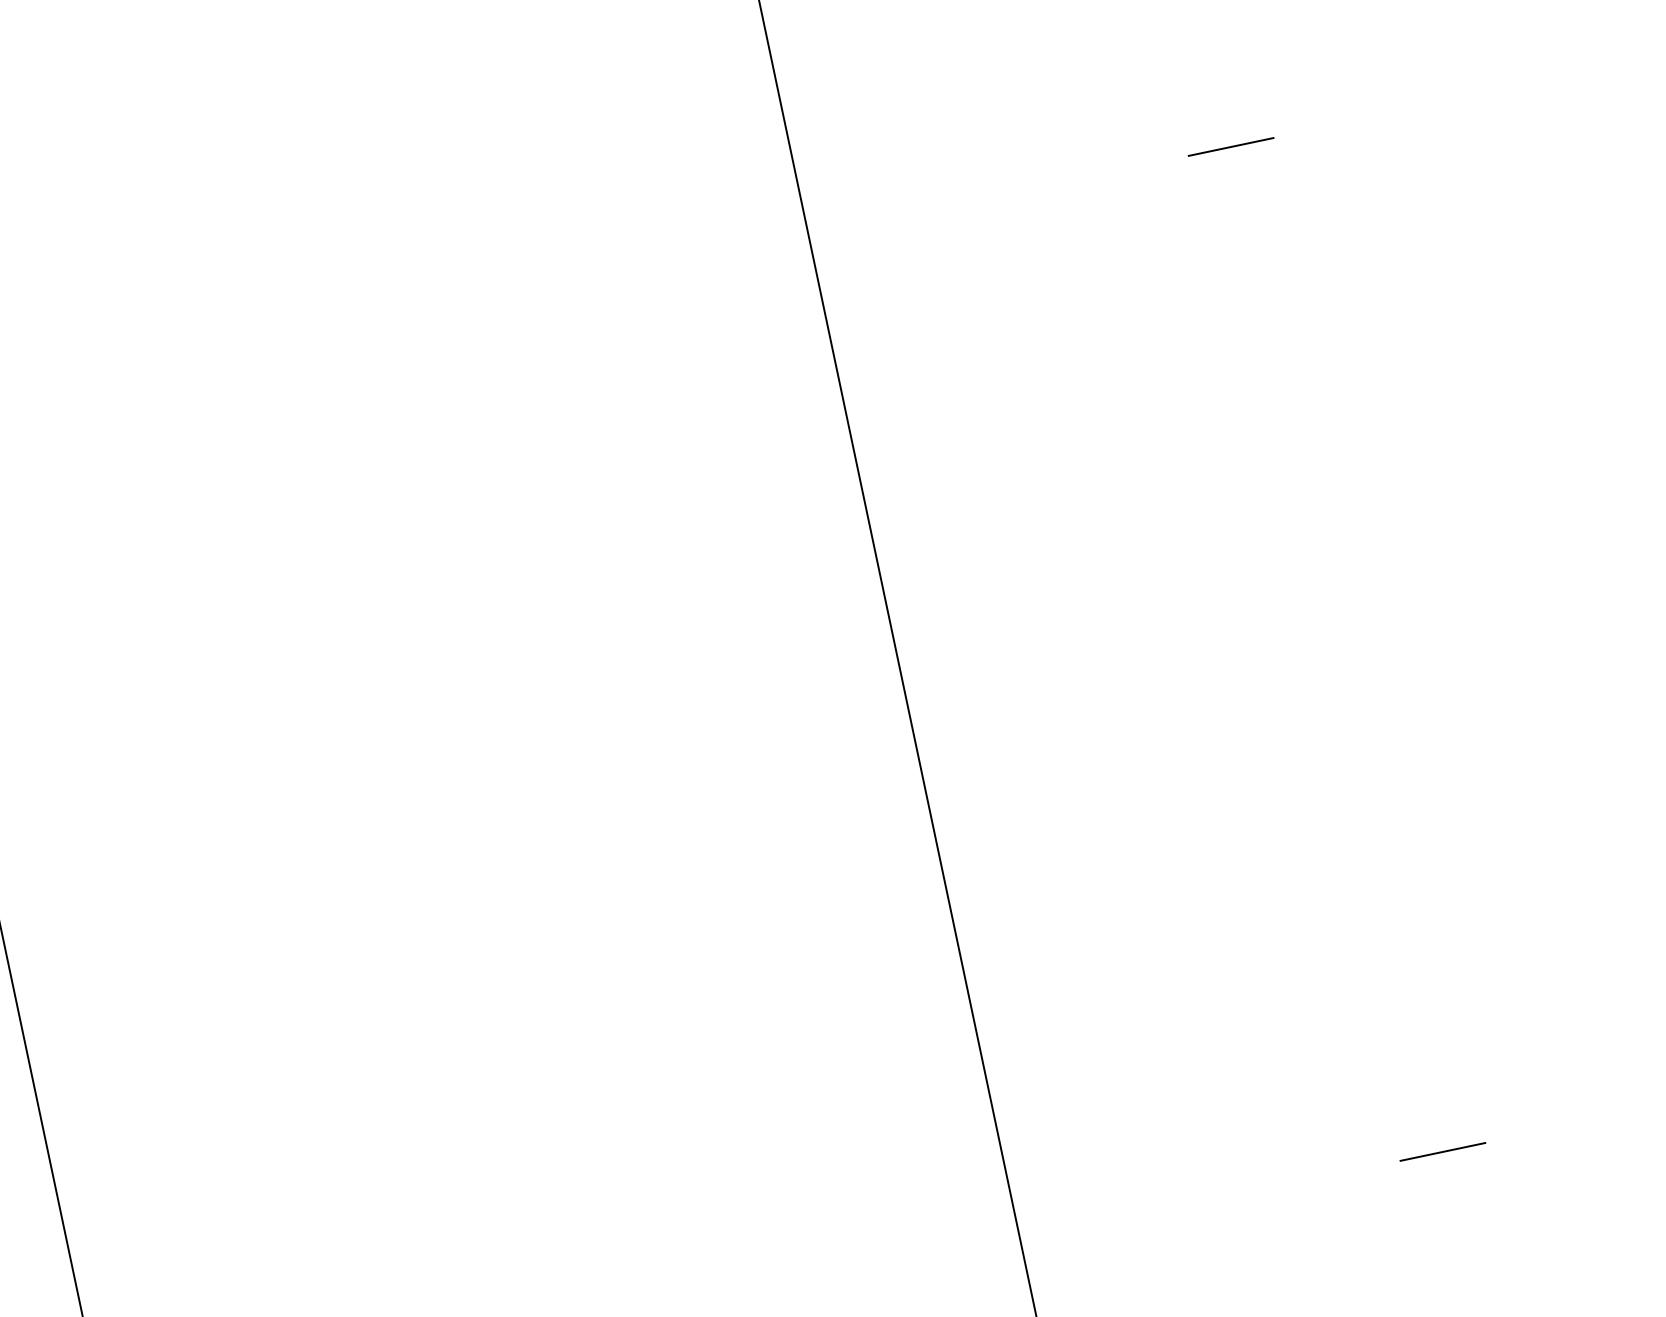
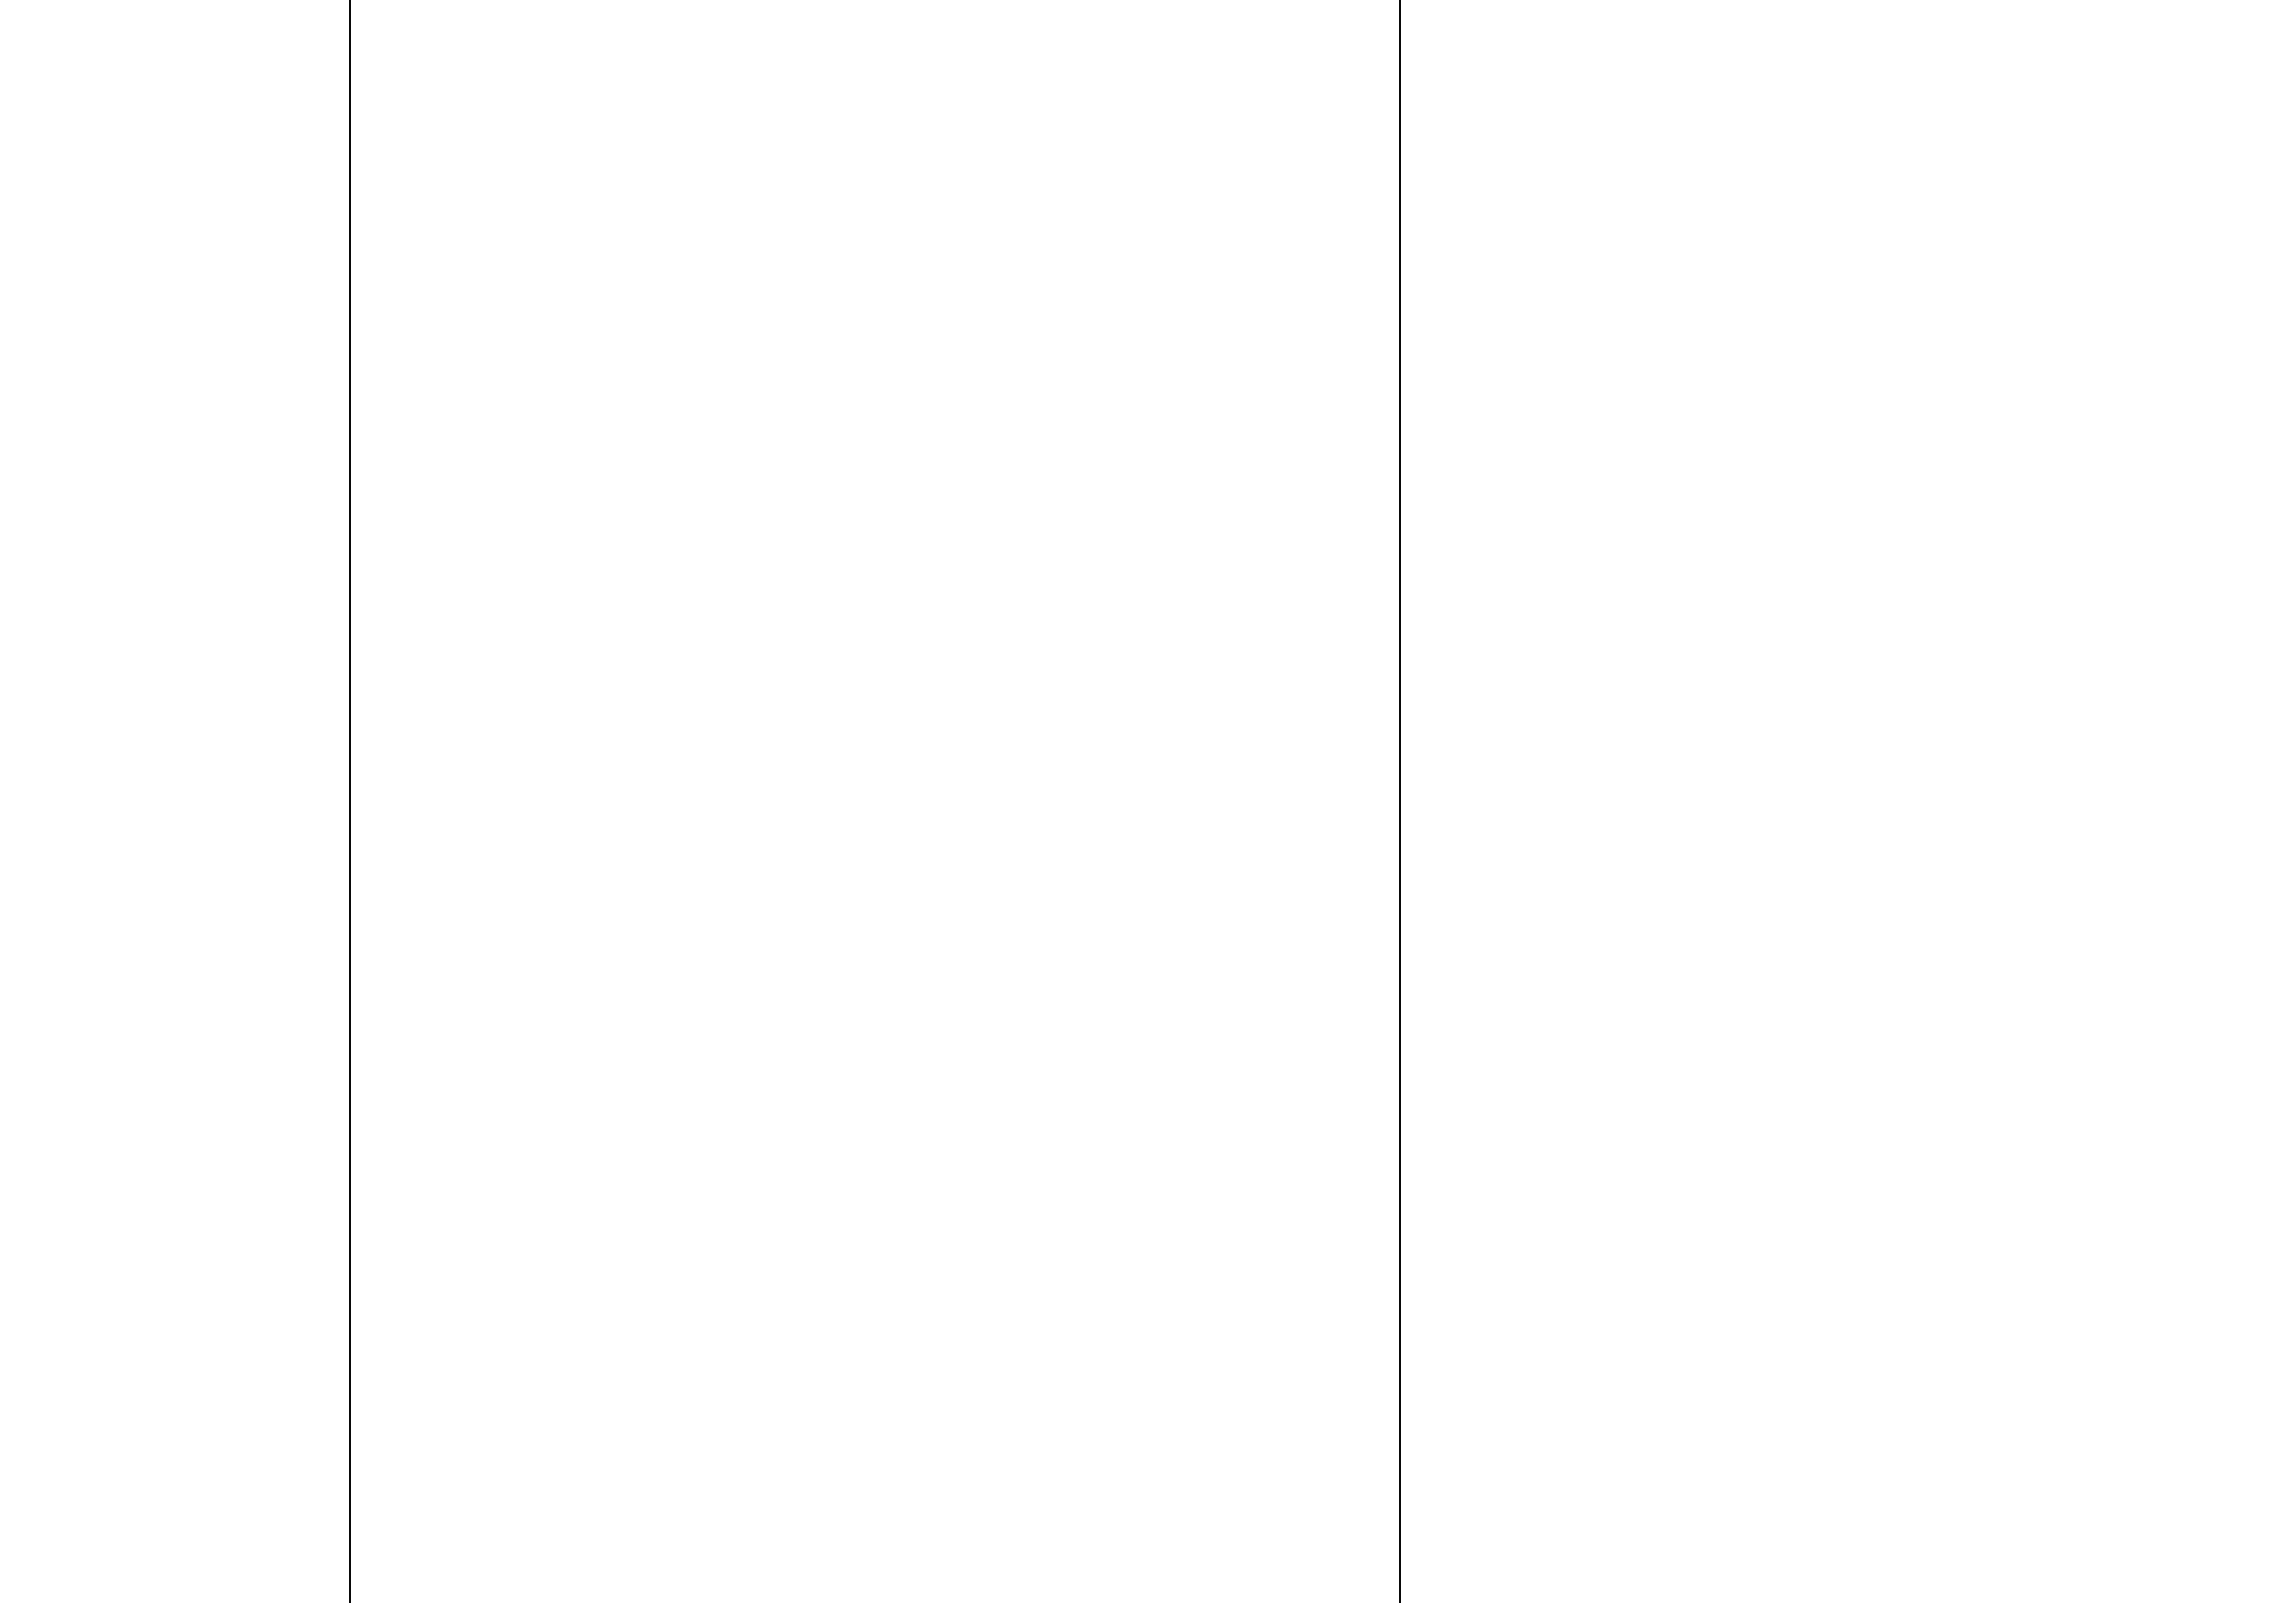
line: (1230, 147) -> (1885, 356), removed
line: (1442, 1151) -> (1885, 1511), removed

